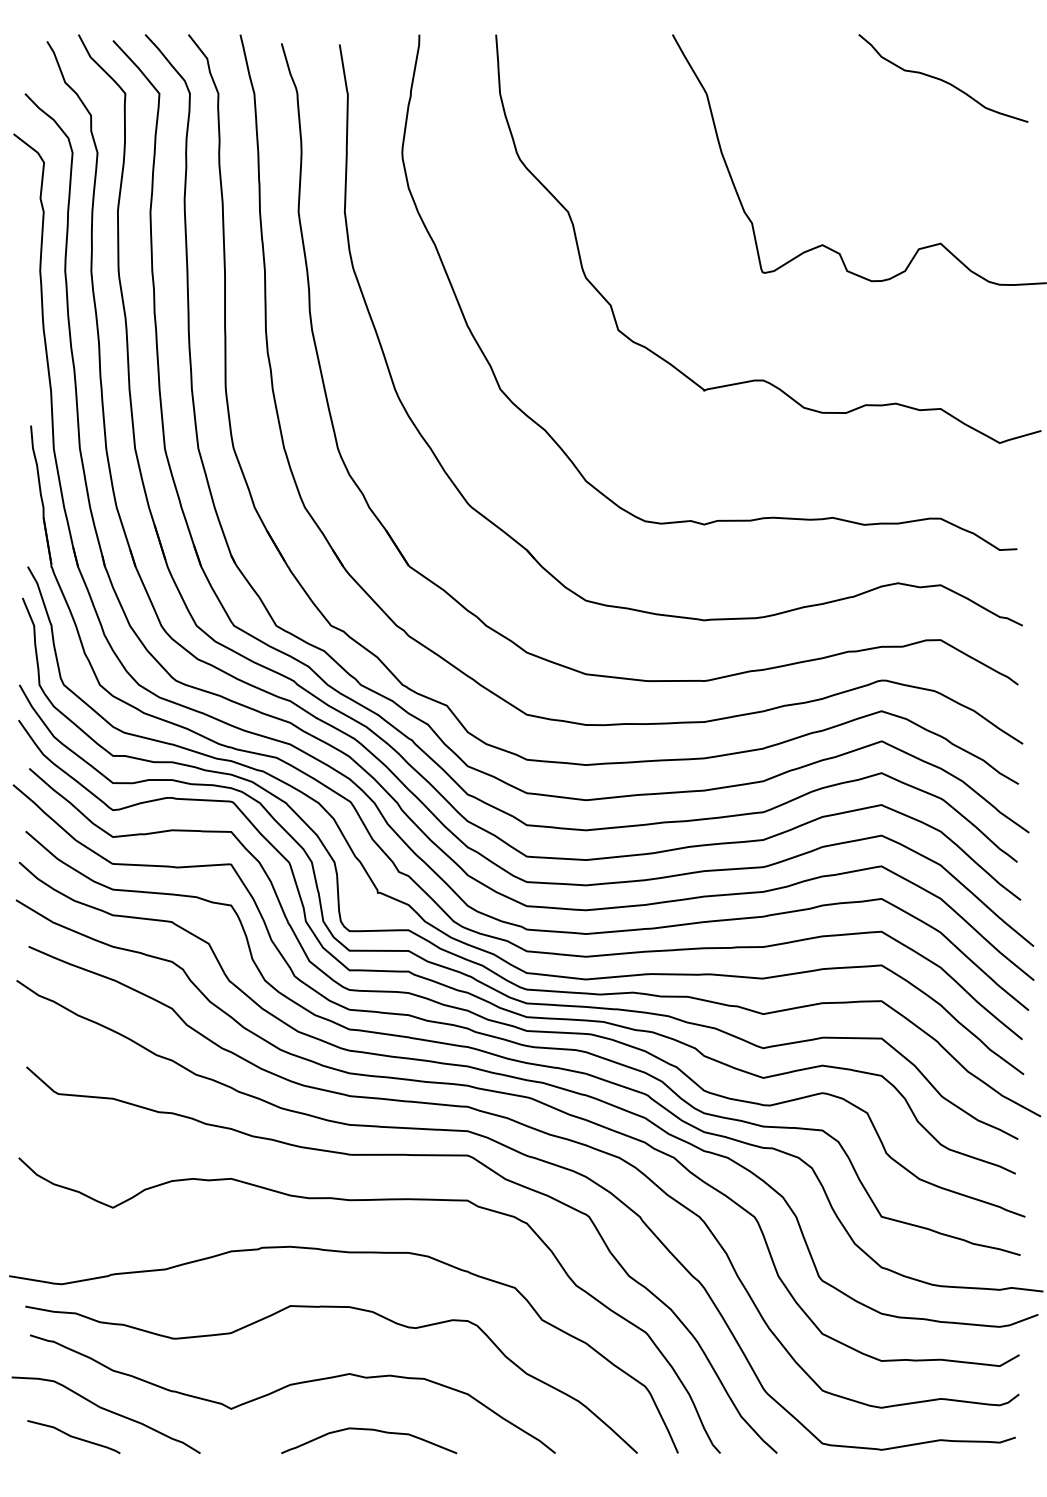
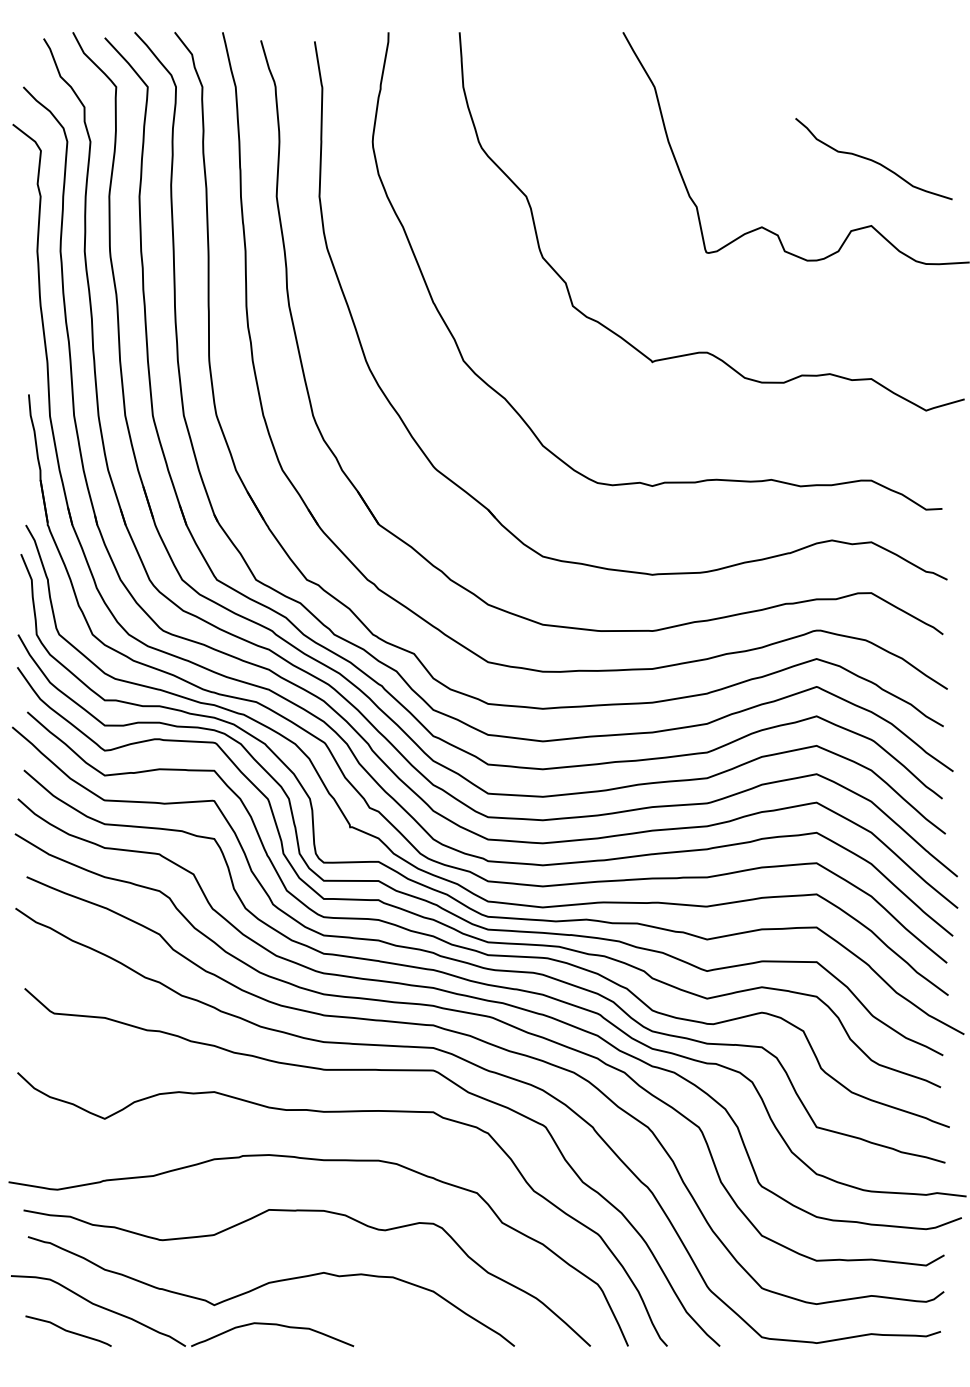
curve: (942, 79) -> (873, 160), moved
curve: (369, 1430) -> (272, 1325), moved

